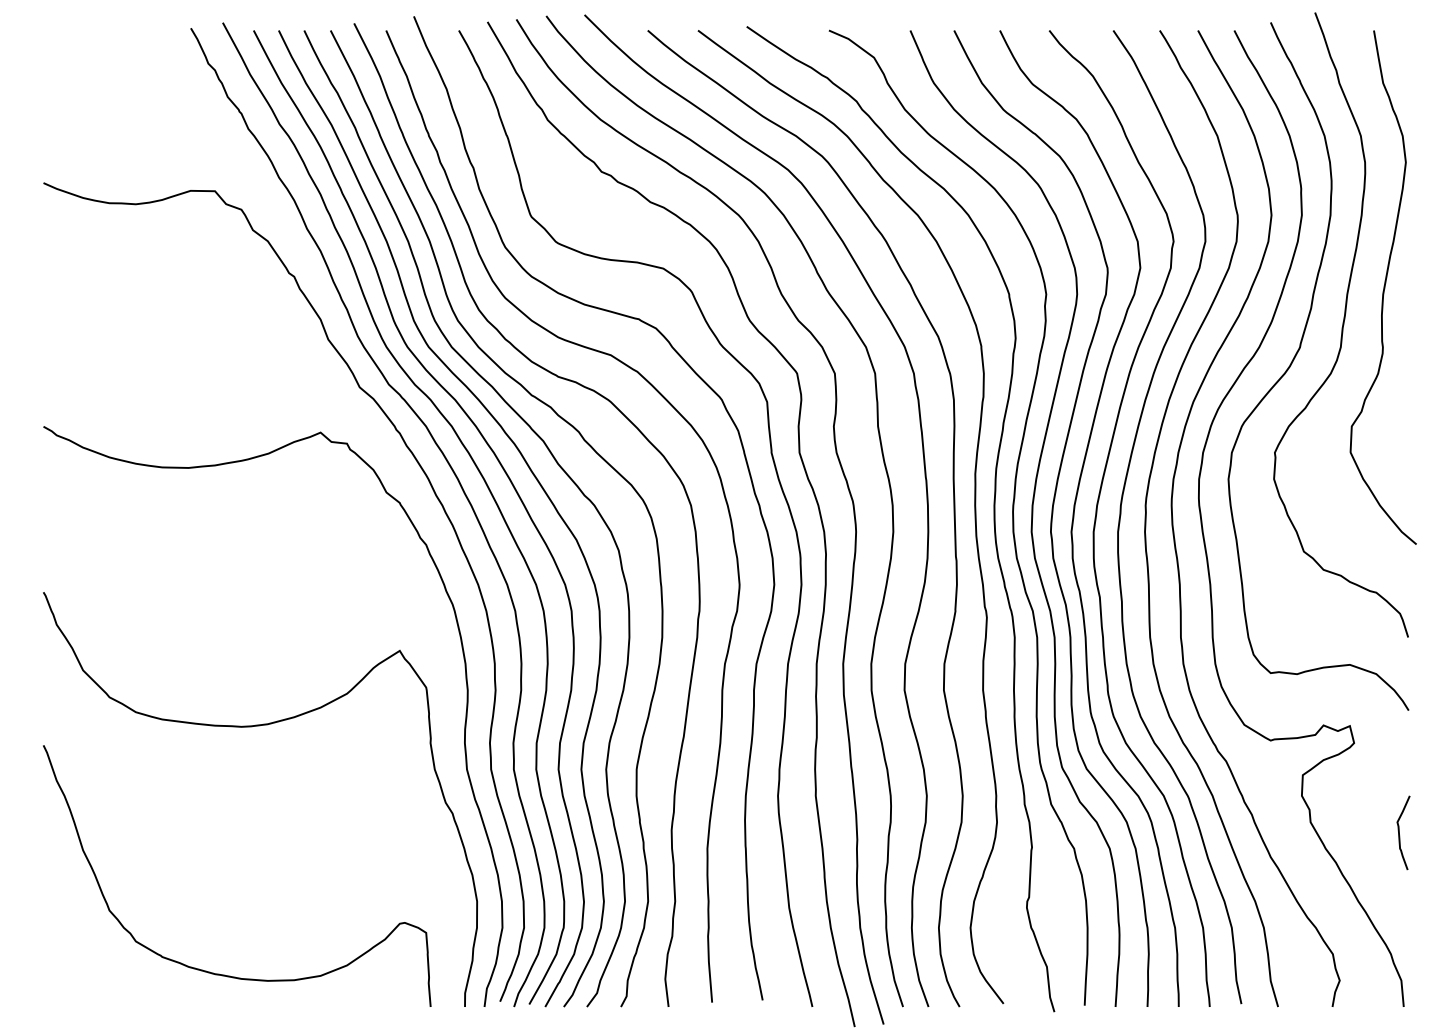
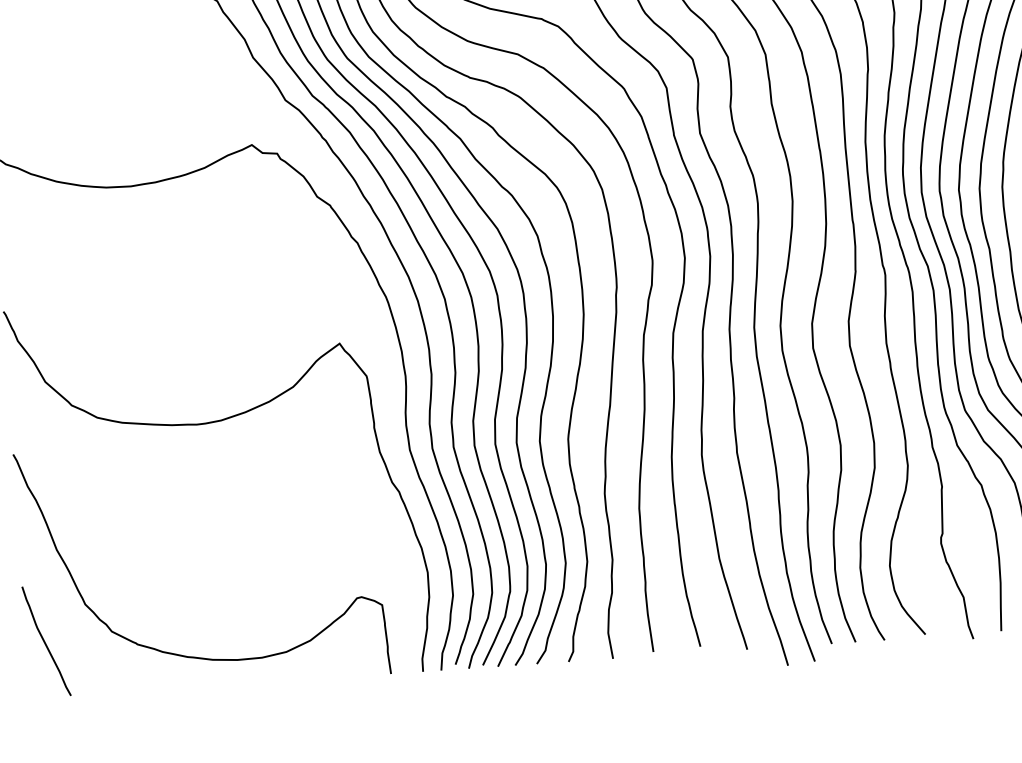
curve: (64, 947) -> (45, 641), added

